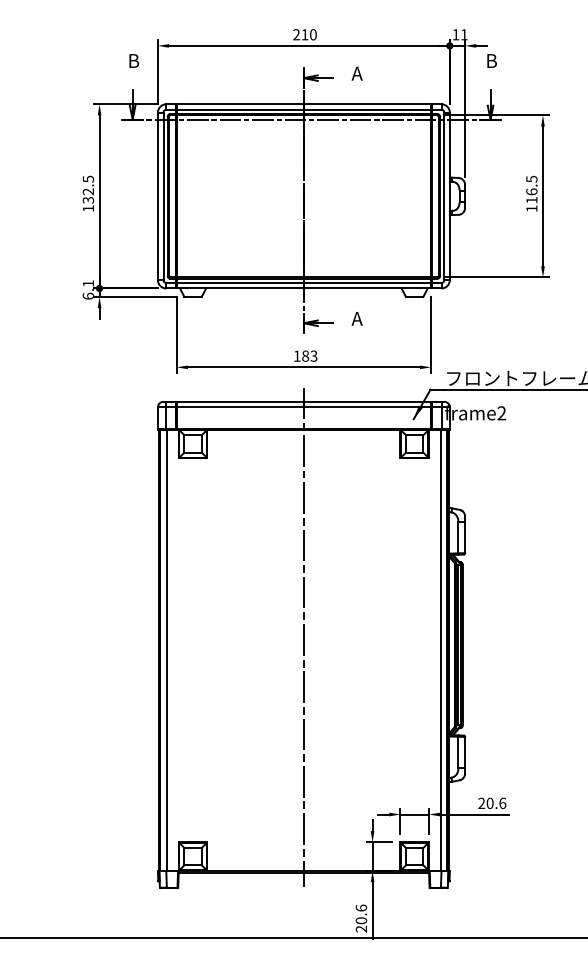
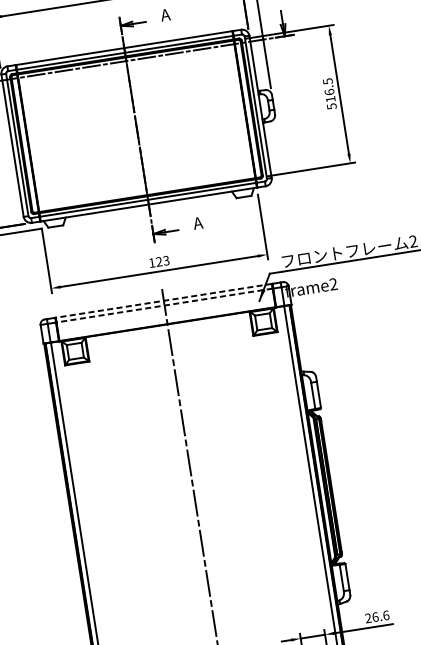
text: (531, 208) -> (331, 106), 116.5 -> 516.5
text: (305, 355) -> (159, 261), 183 -> 123
line: (303, 401) -> (163, 300), solid -> dashed
line: (303, 407) -> (164, 305), solid -> dashed
text: (489, 802) -> (374, 616), 20.6 -> 26.6

